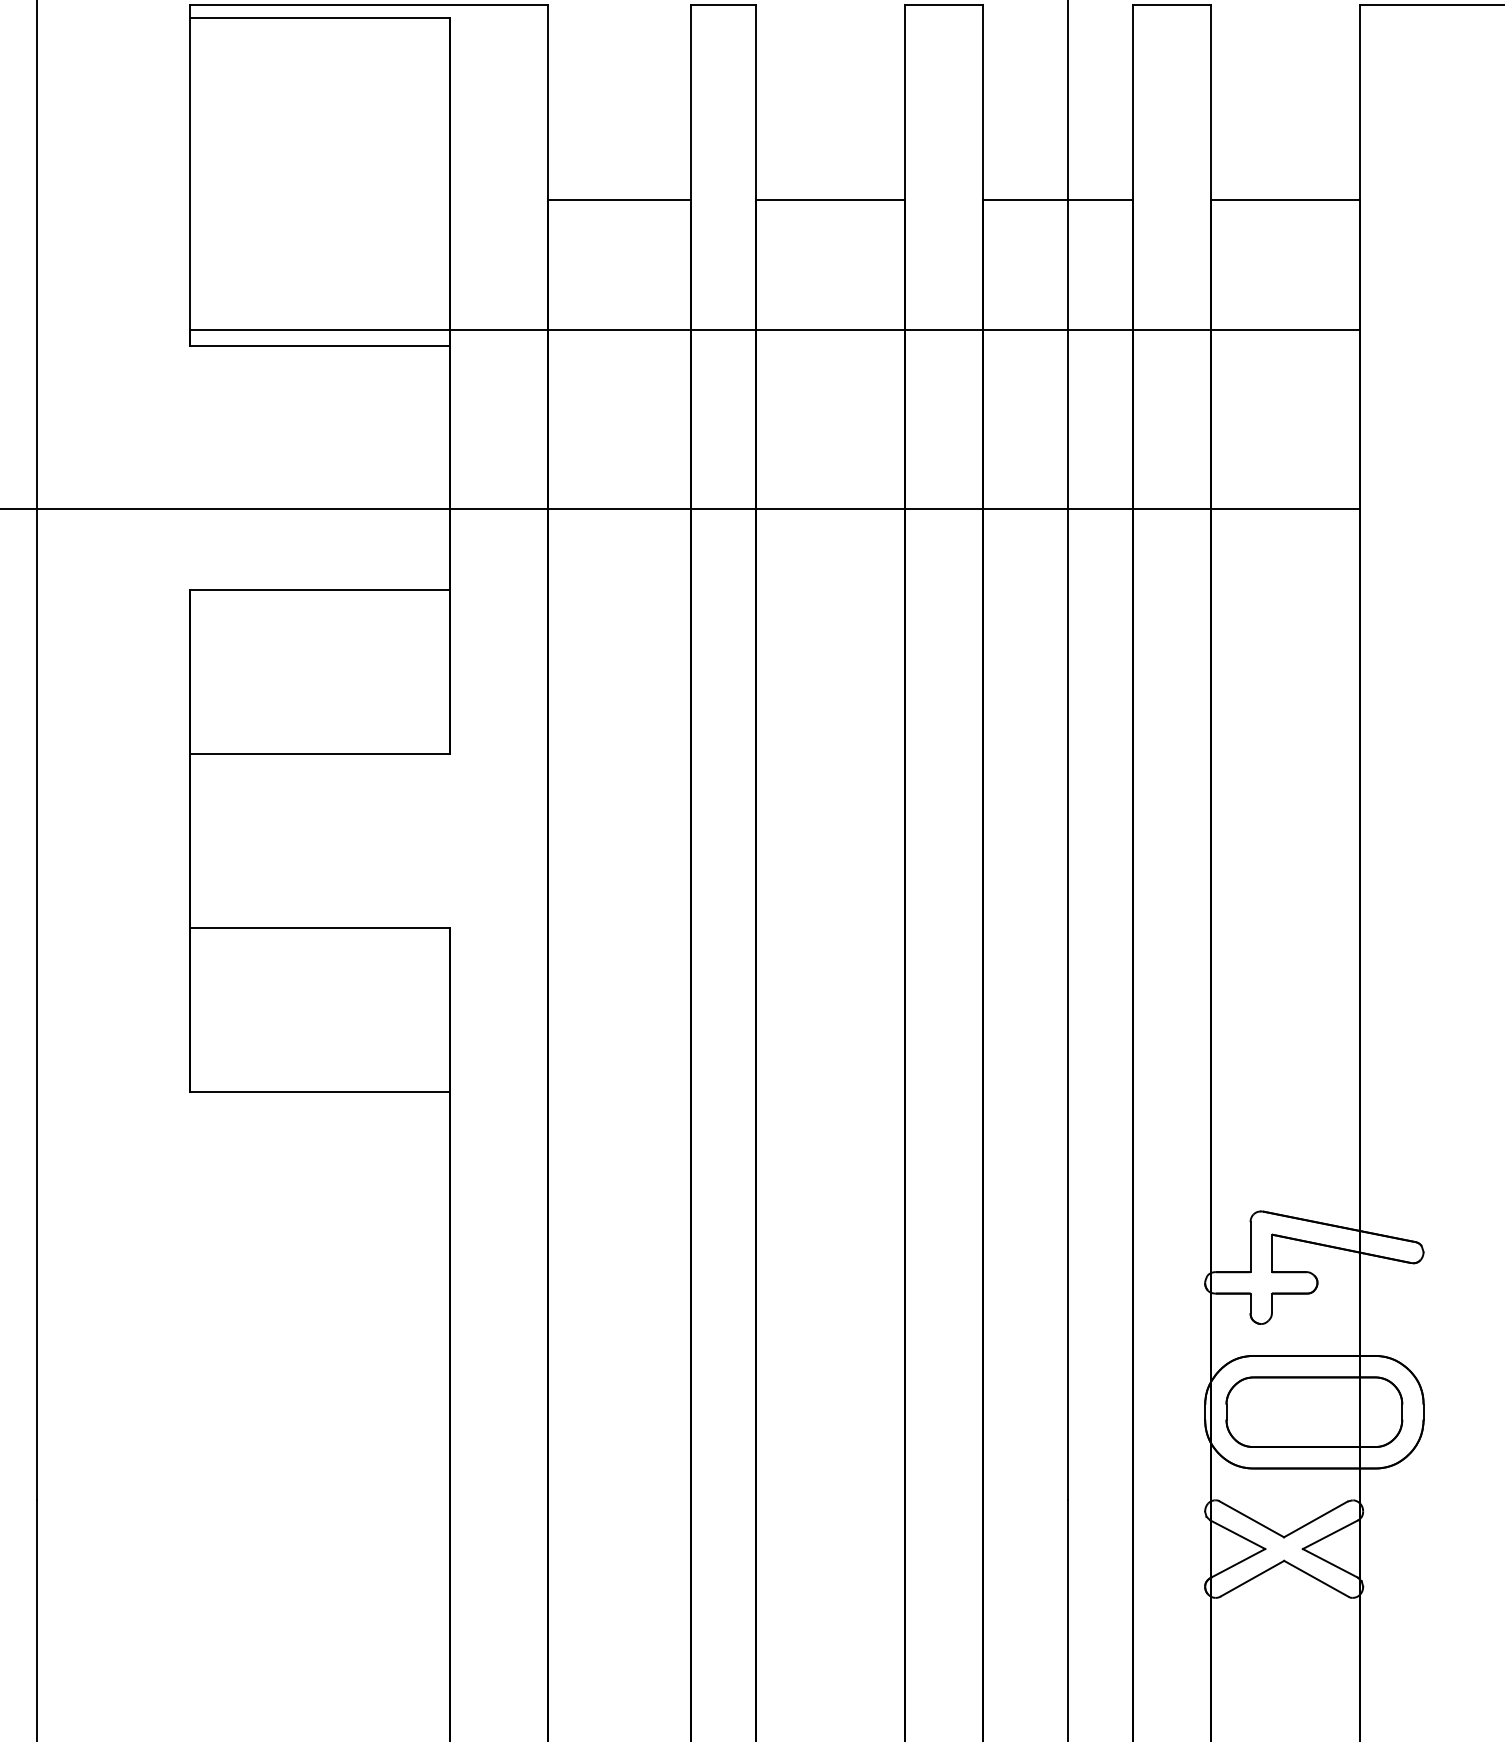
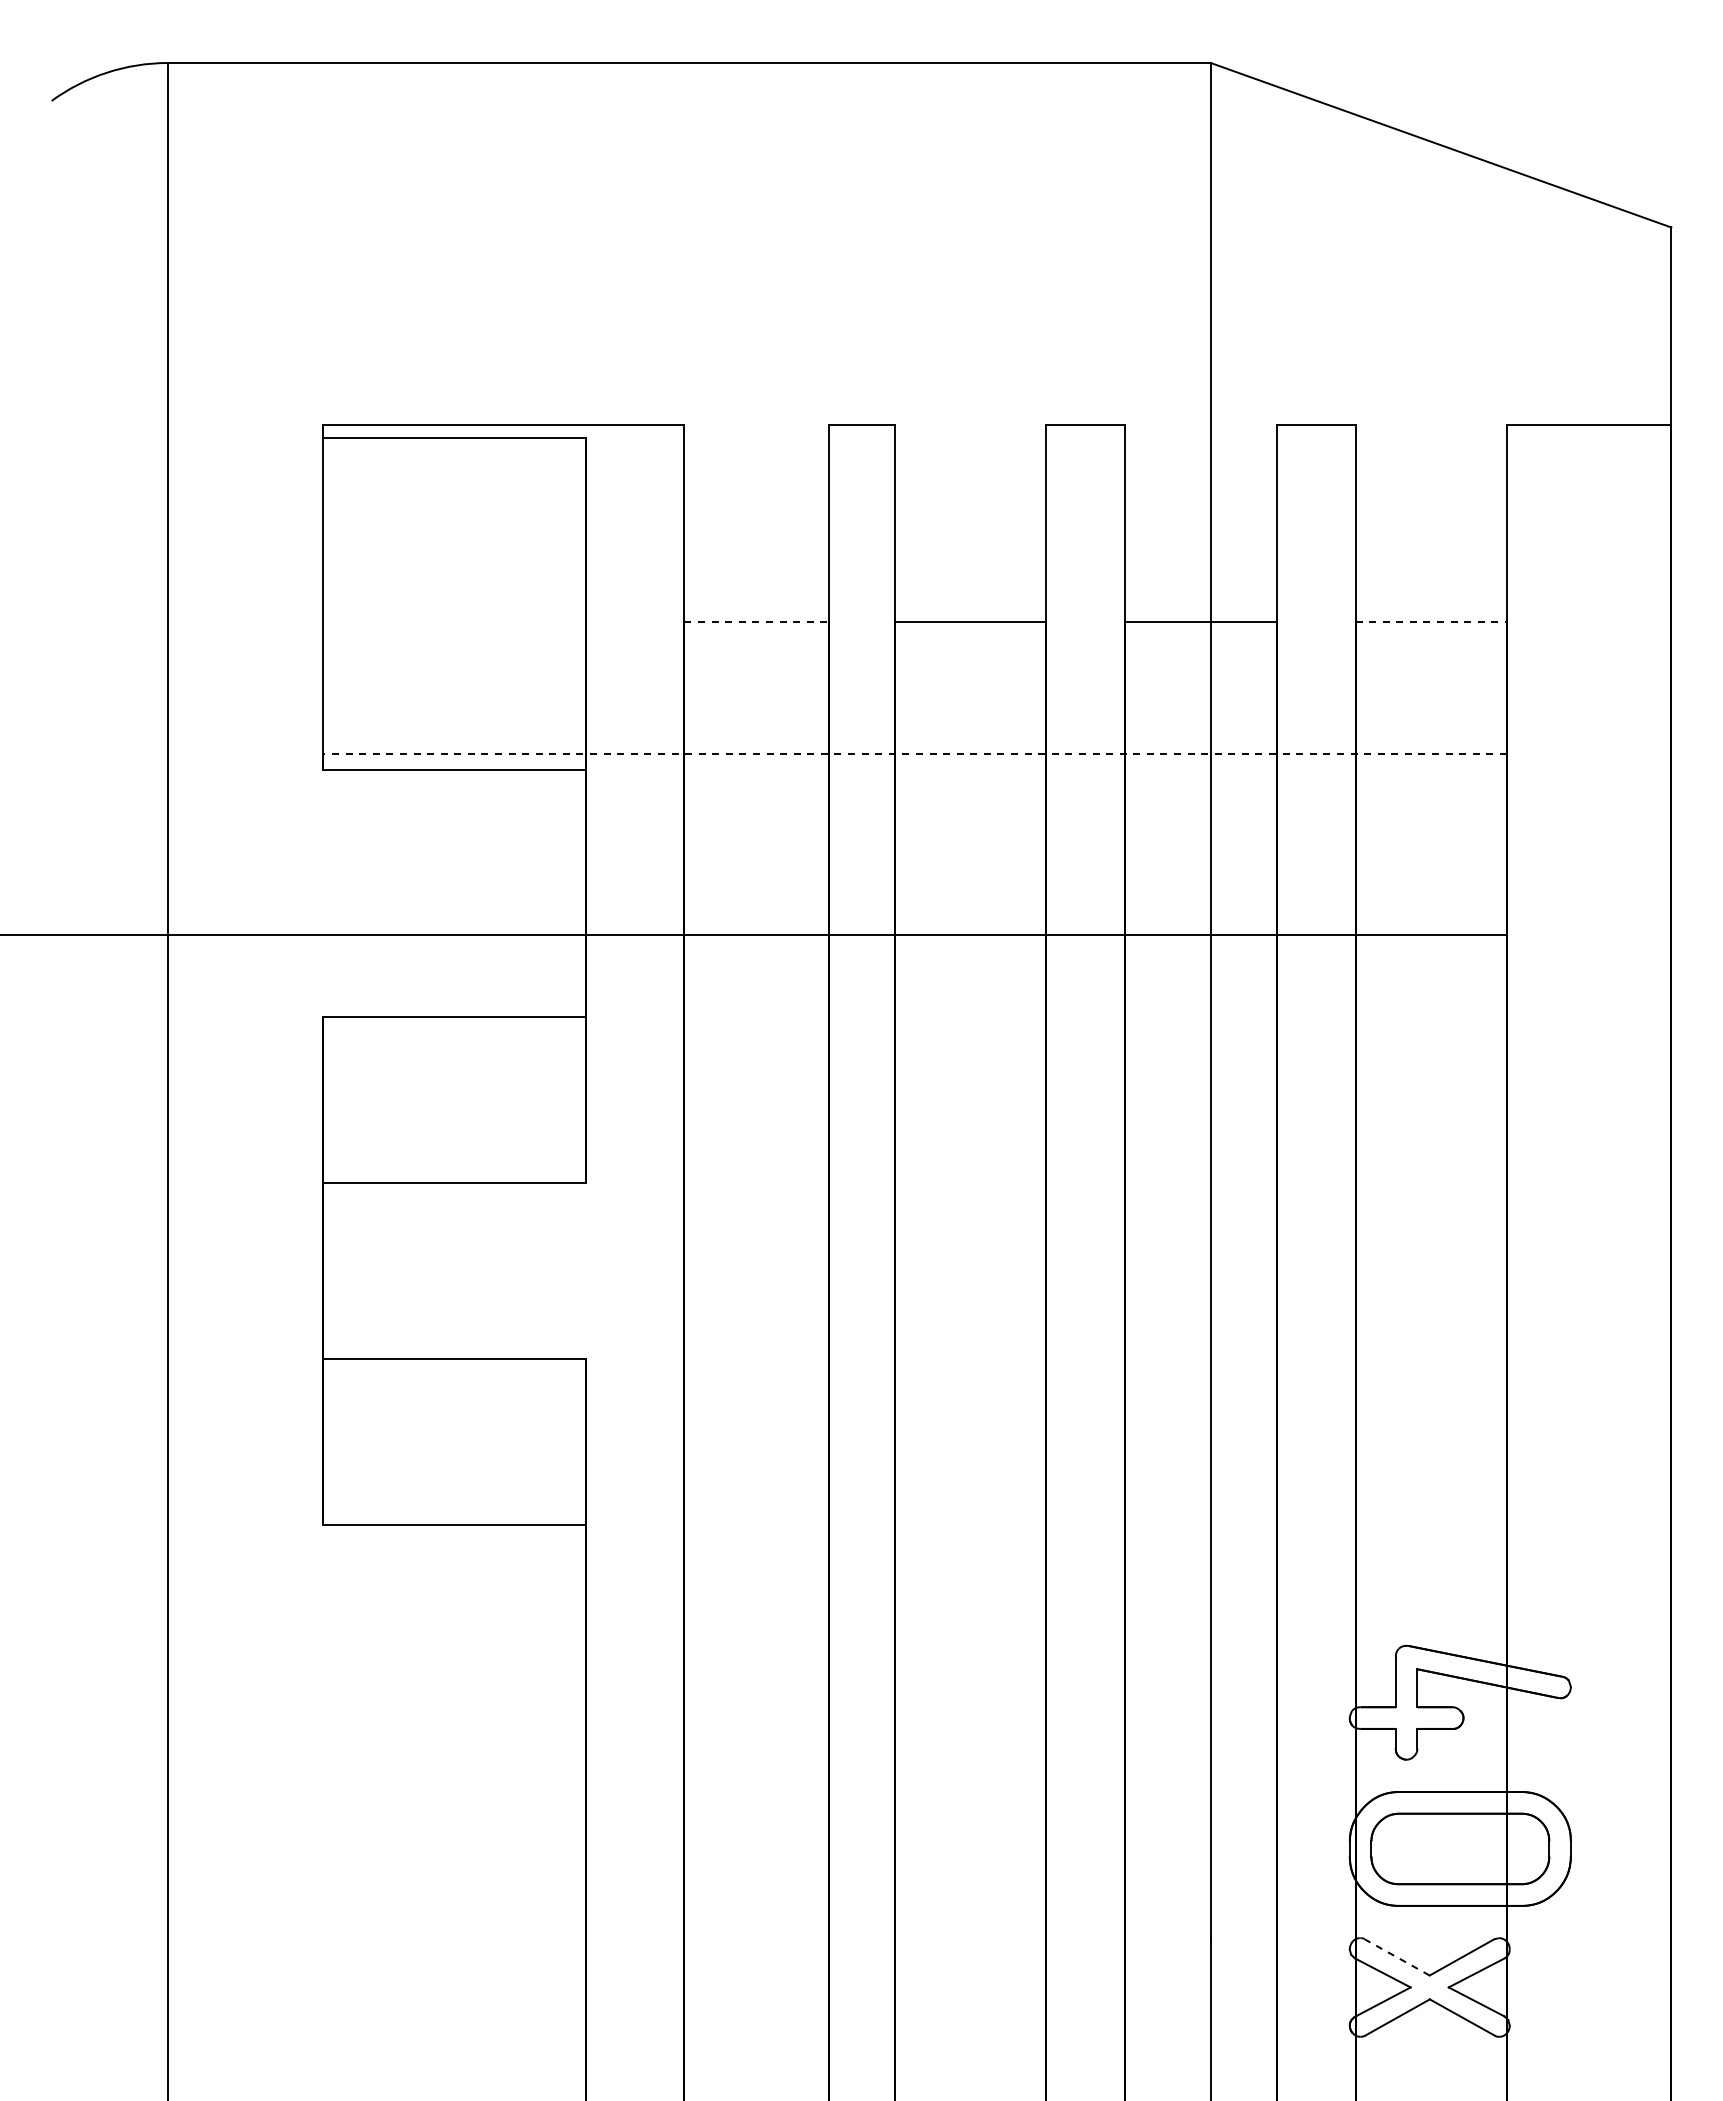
line: (619, 200) -> (757, 622), solid -> dashed
line: (1285, 200) -> (1431, 622), solid -> dashed
line: (774, 329) -> (914, 753), solid -> dashed
line: (1251, 1519) -> (1396, 1957), solid -> dashed

